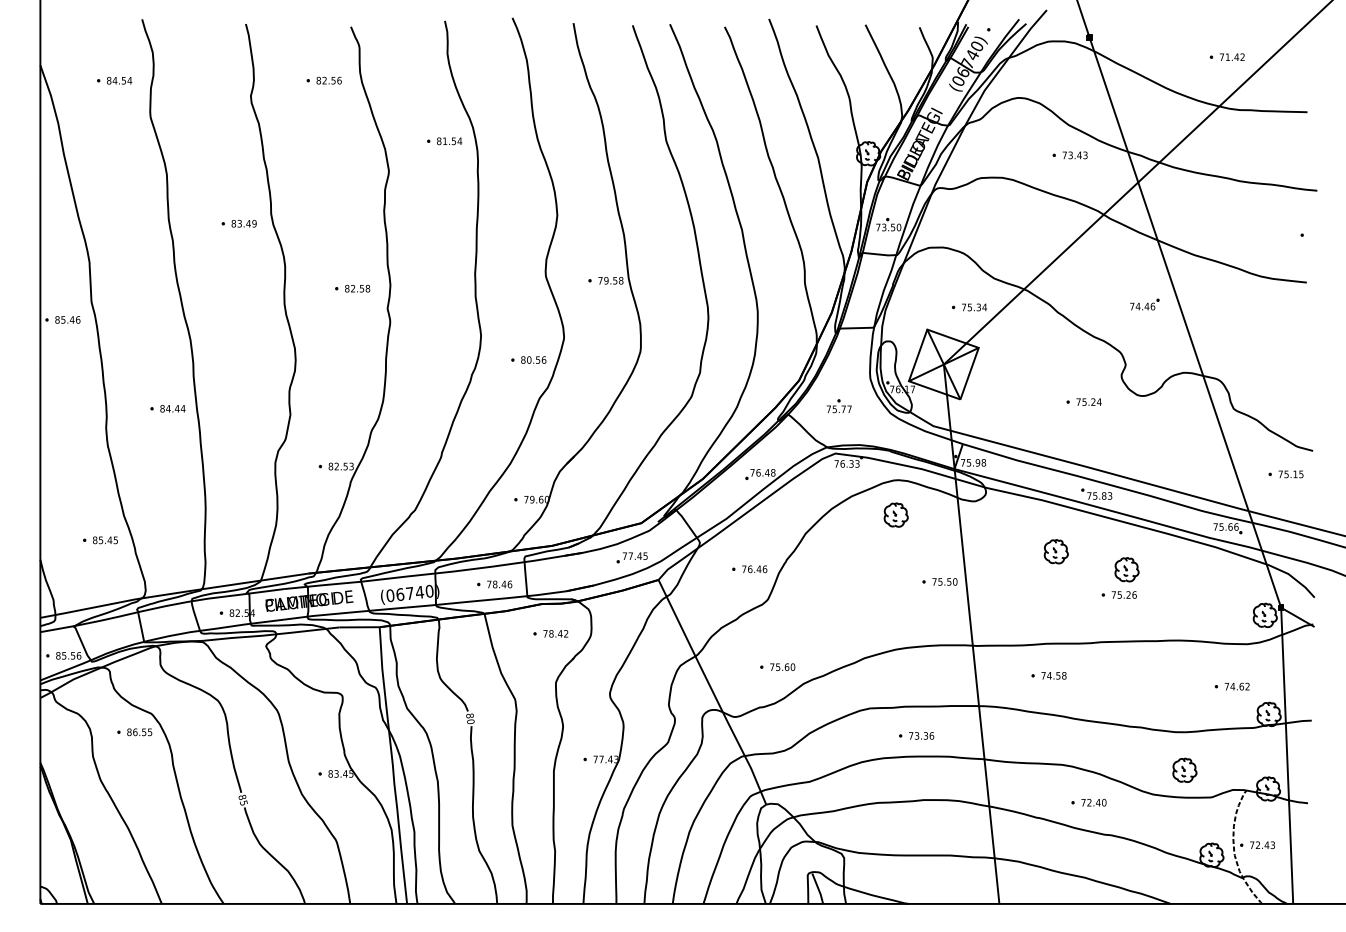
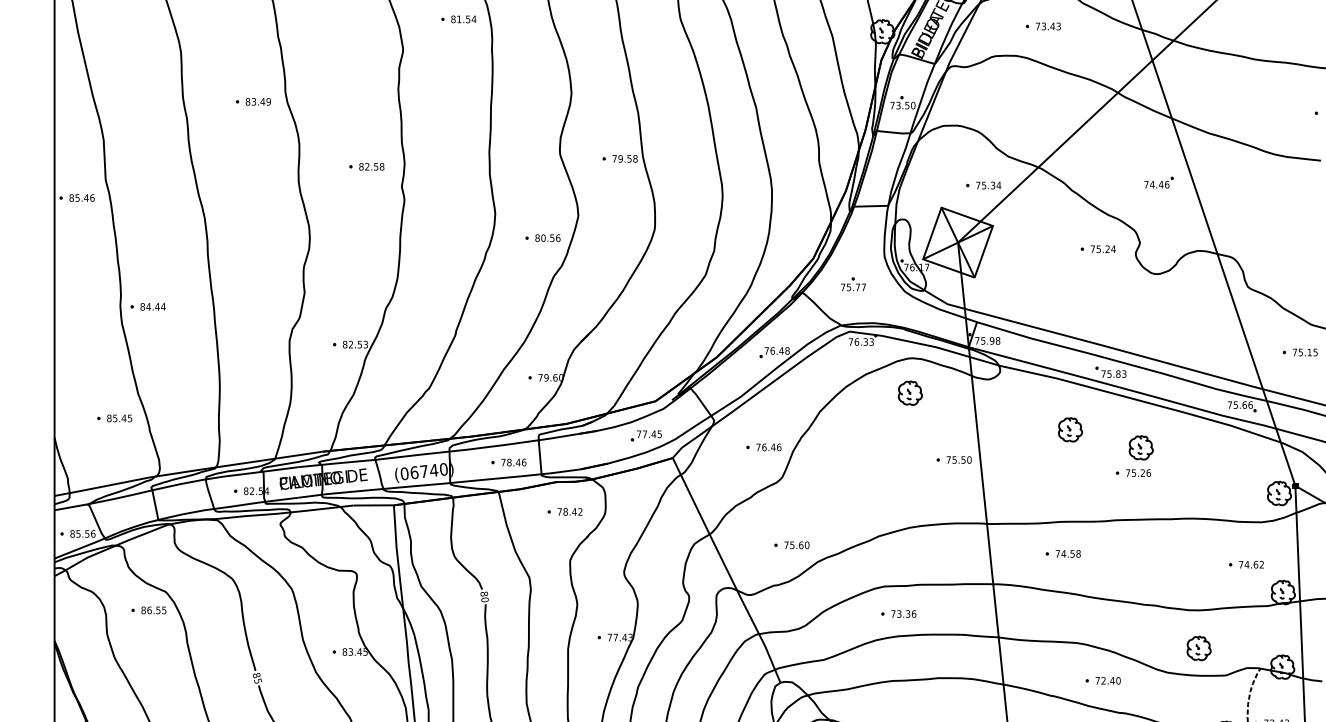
part: (1069, 155) -> (1042, 26), moved
part: (1083, 401) -> (1097, 248), moved
part: (167, 408) -> (147, 306), moved
part: (916, 735) -> (898, 613), moved

